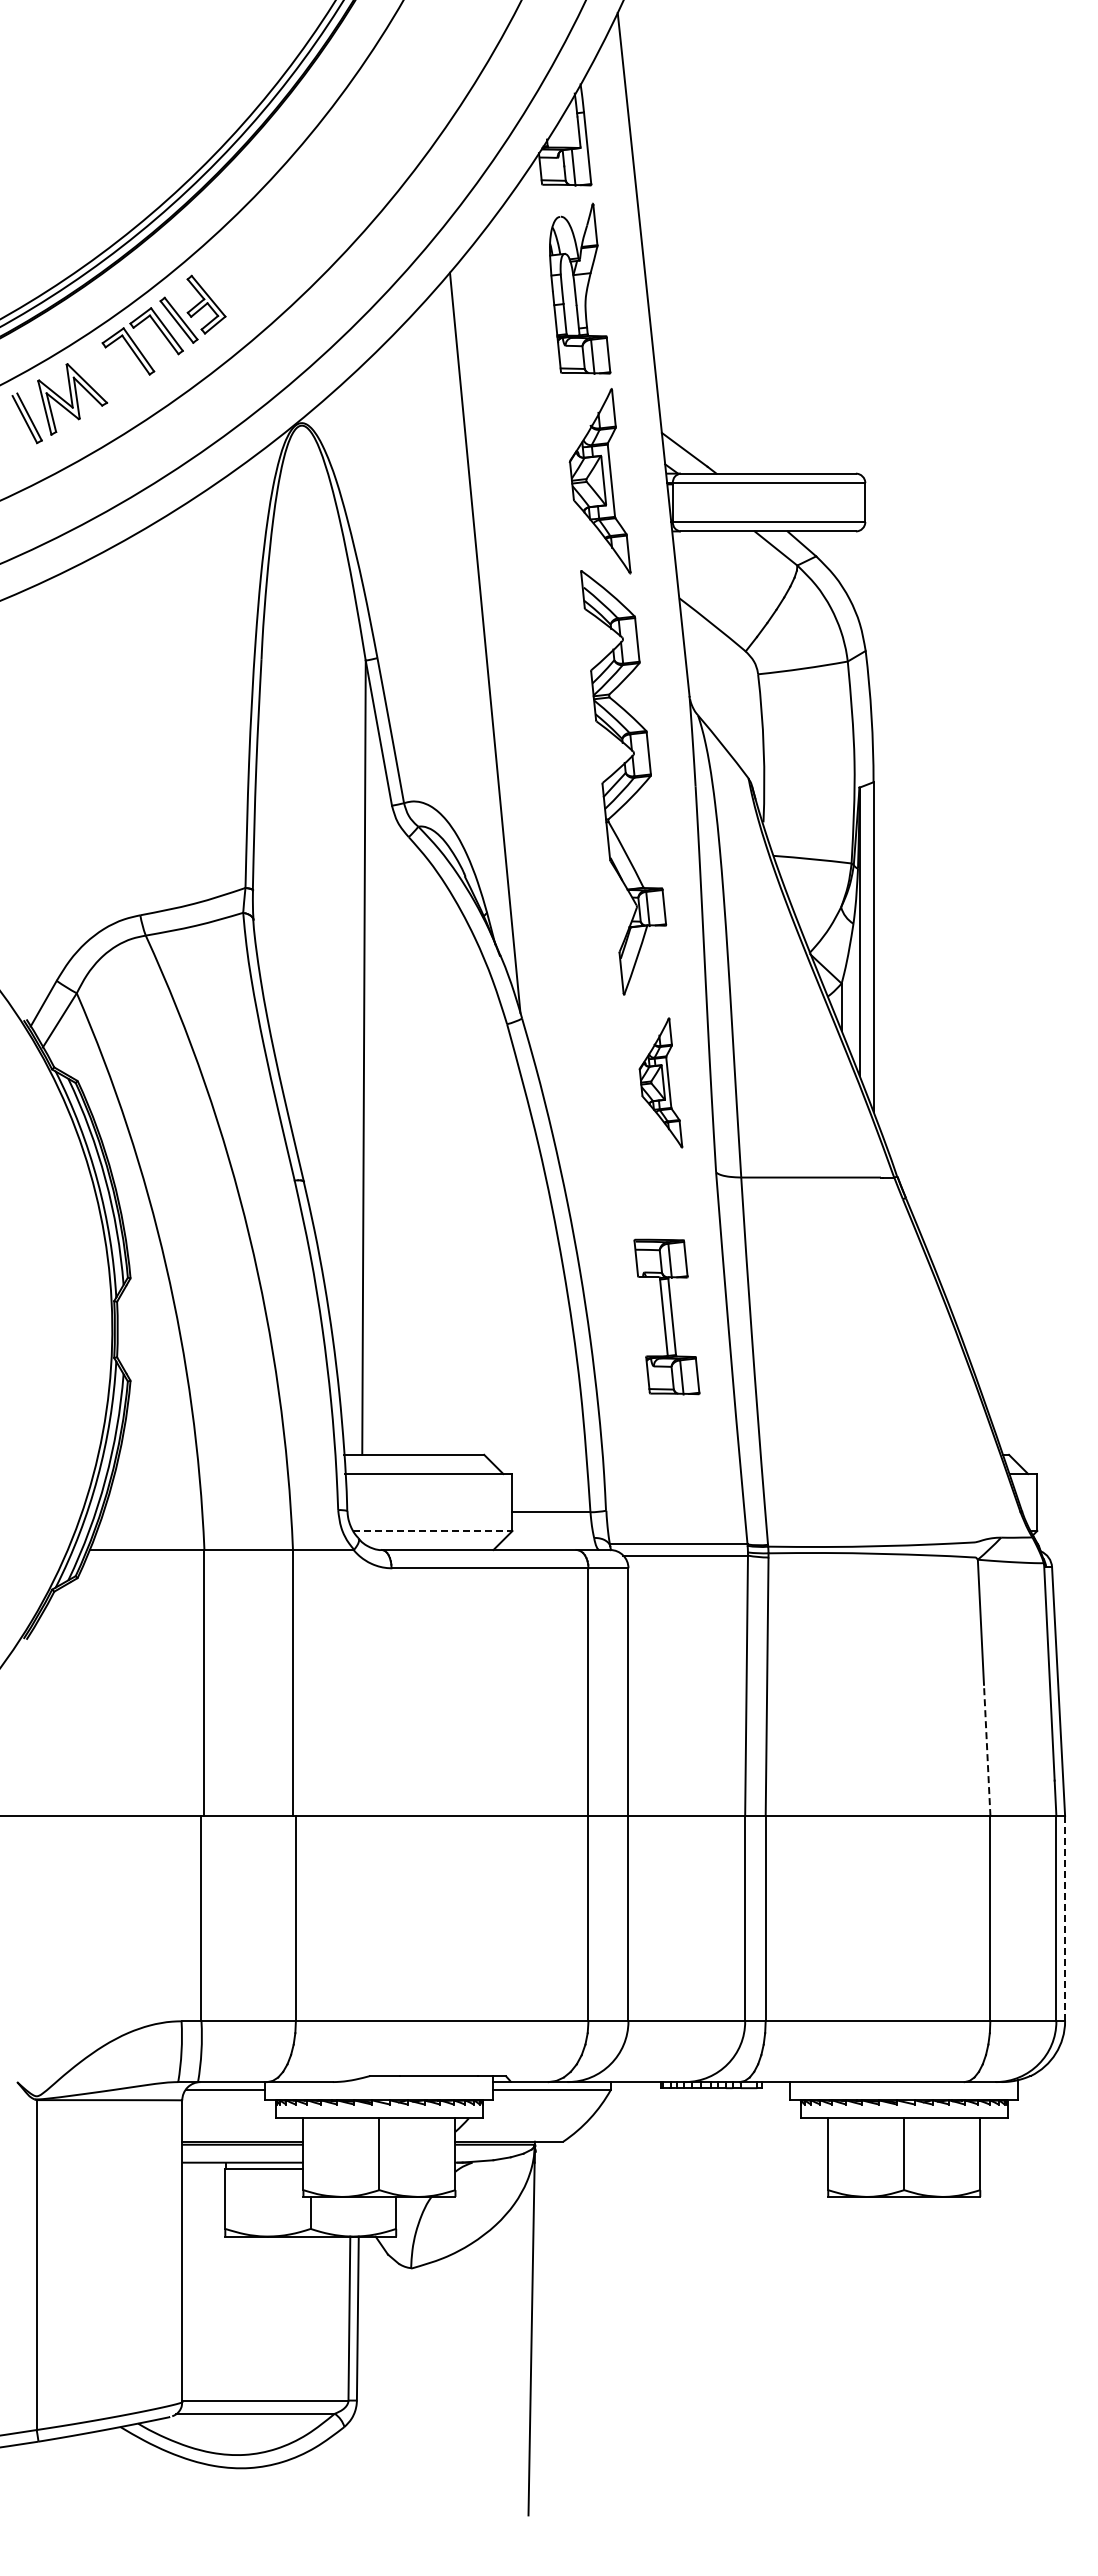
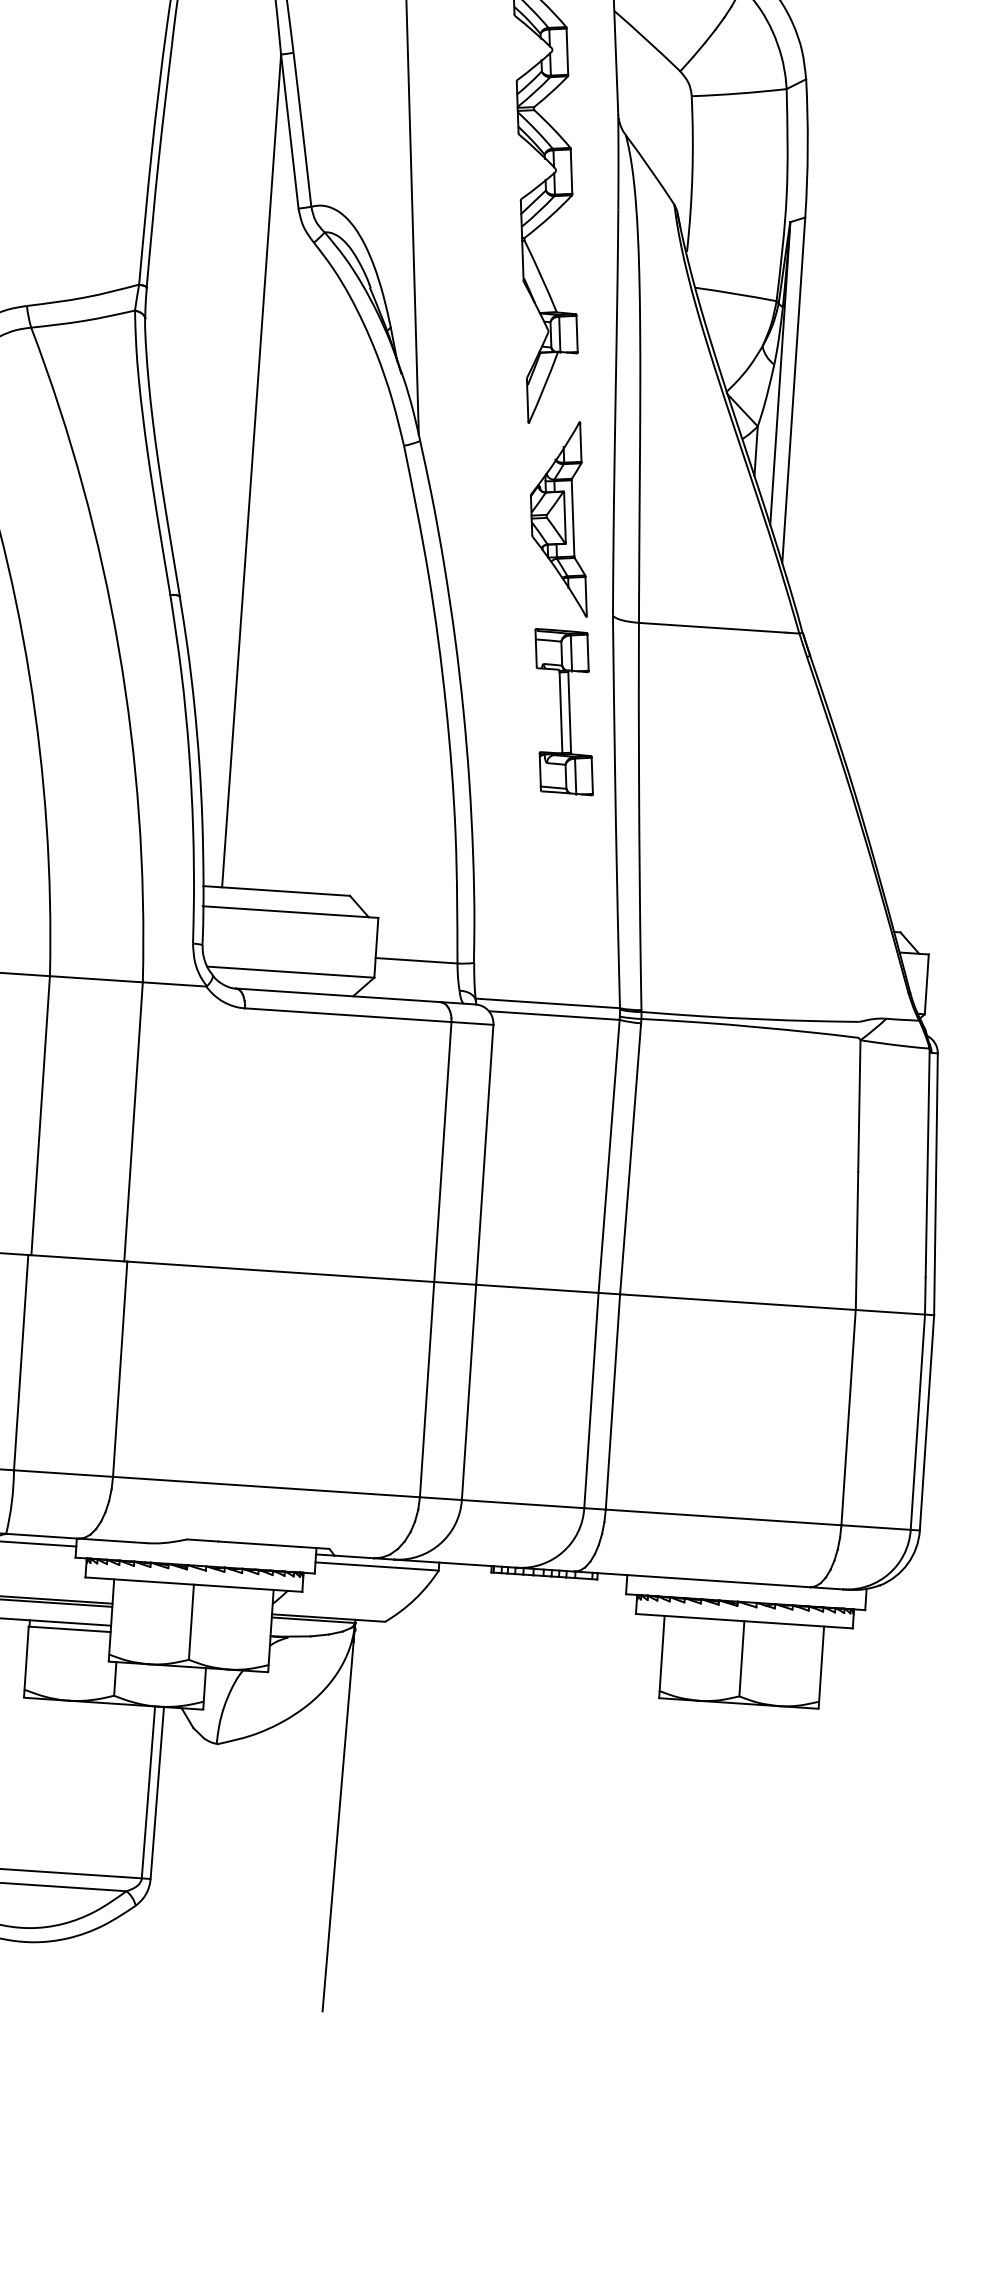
part: (660, 1082) -> (560, 517), size x1.43
part: (666, 1316) -> (563, 711), moved
line: (432, 1531) -> (290, 972), dashed -> solid
line: (987, 1750) -> (857, 1241), dashed -> solid
line: (1065, 1918) -> (927, 1422), dashed -> solid

